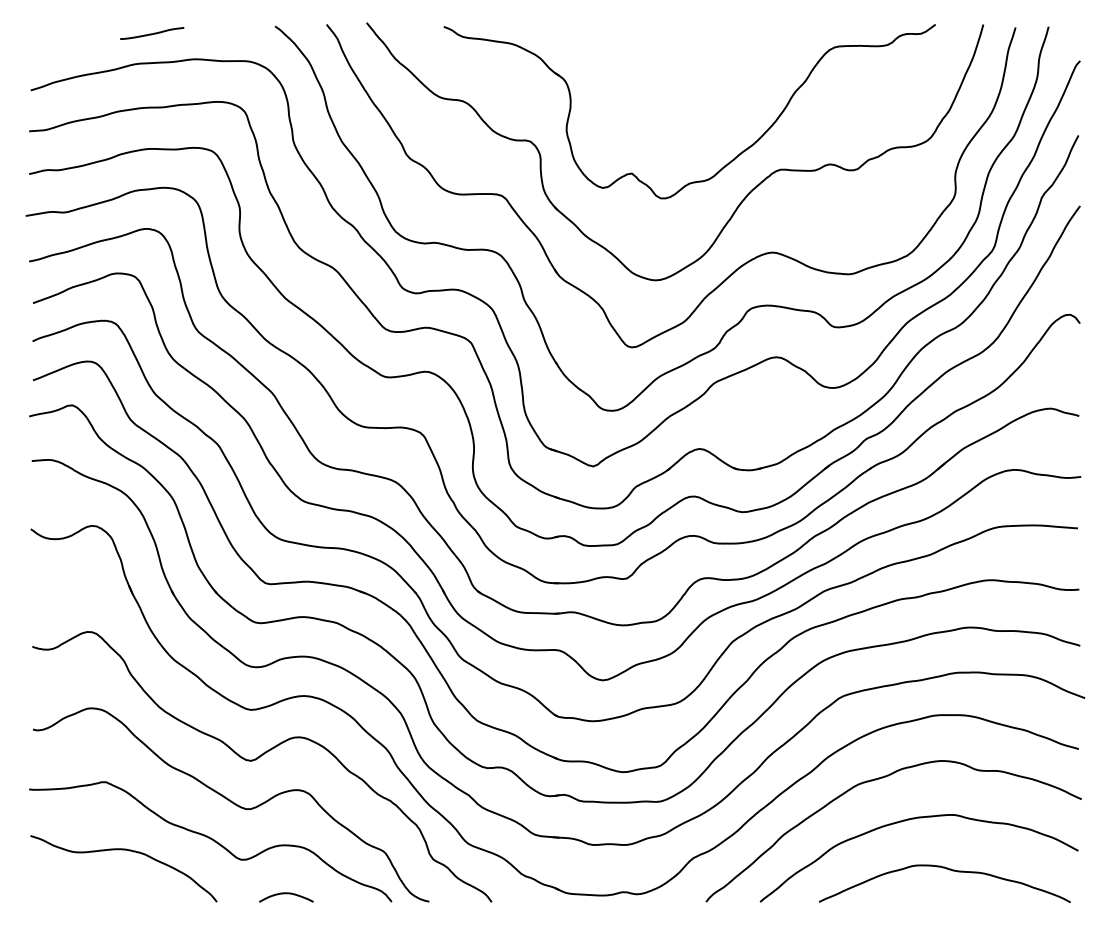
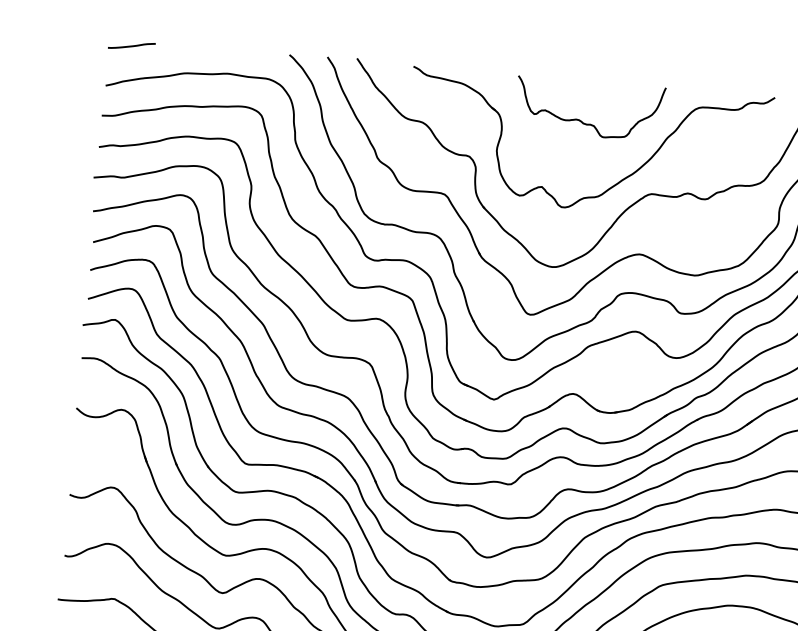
line: (152, 33) -> (132, 45), moved
curve: (677, 79) -> (581, 120), added

